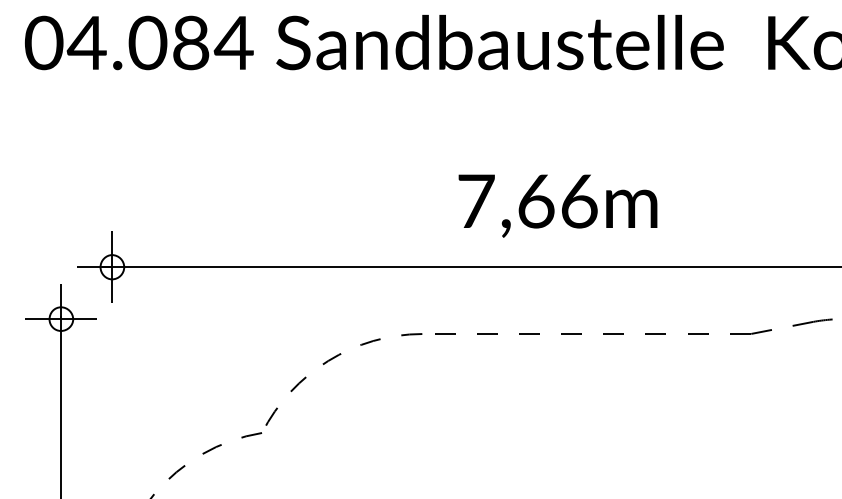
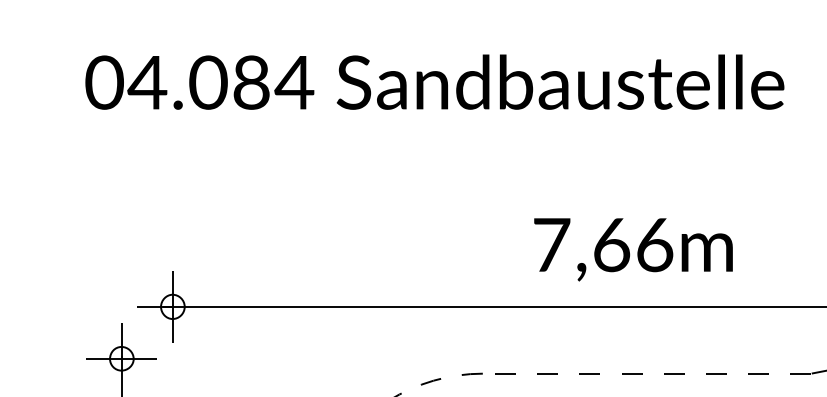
text: (557, 205) -> (633, 249), moved

